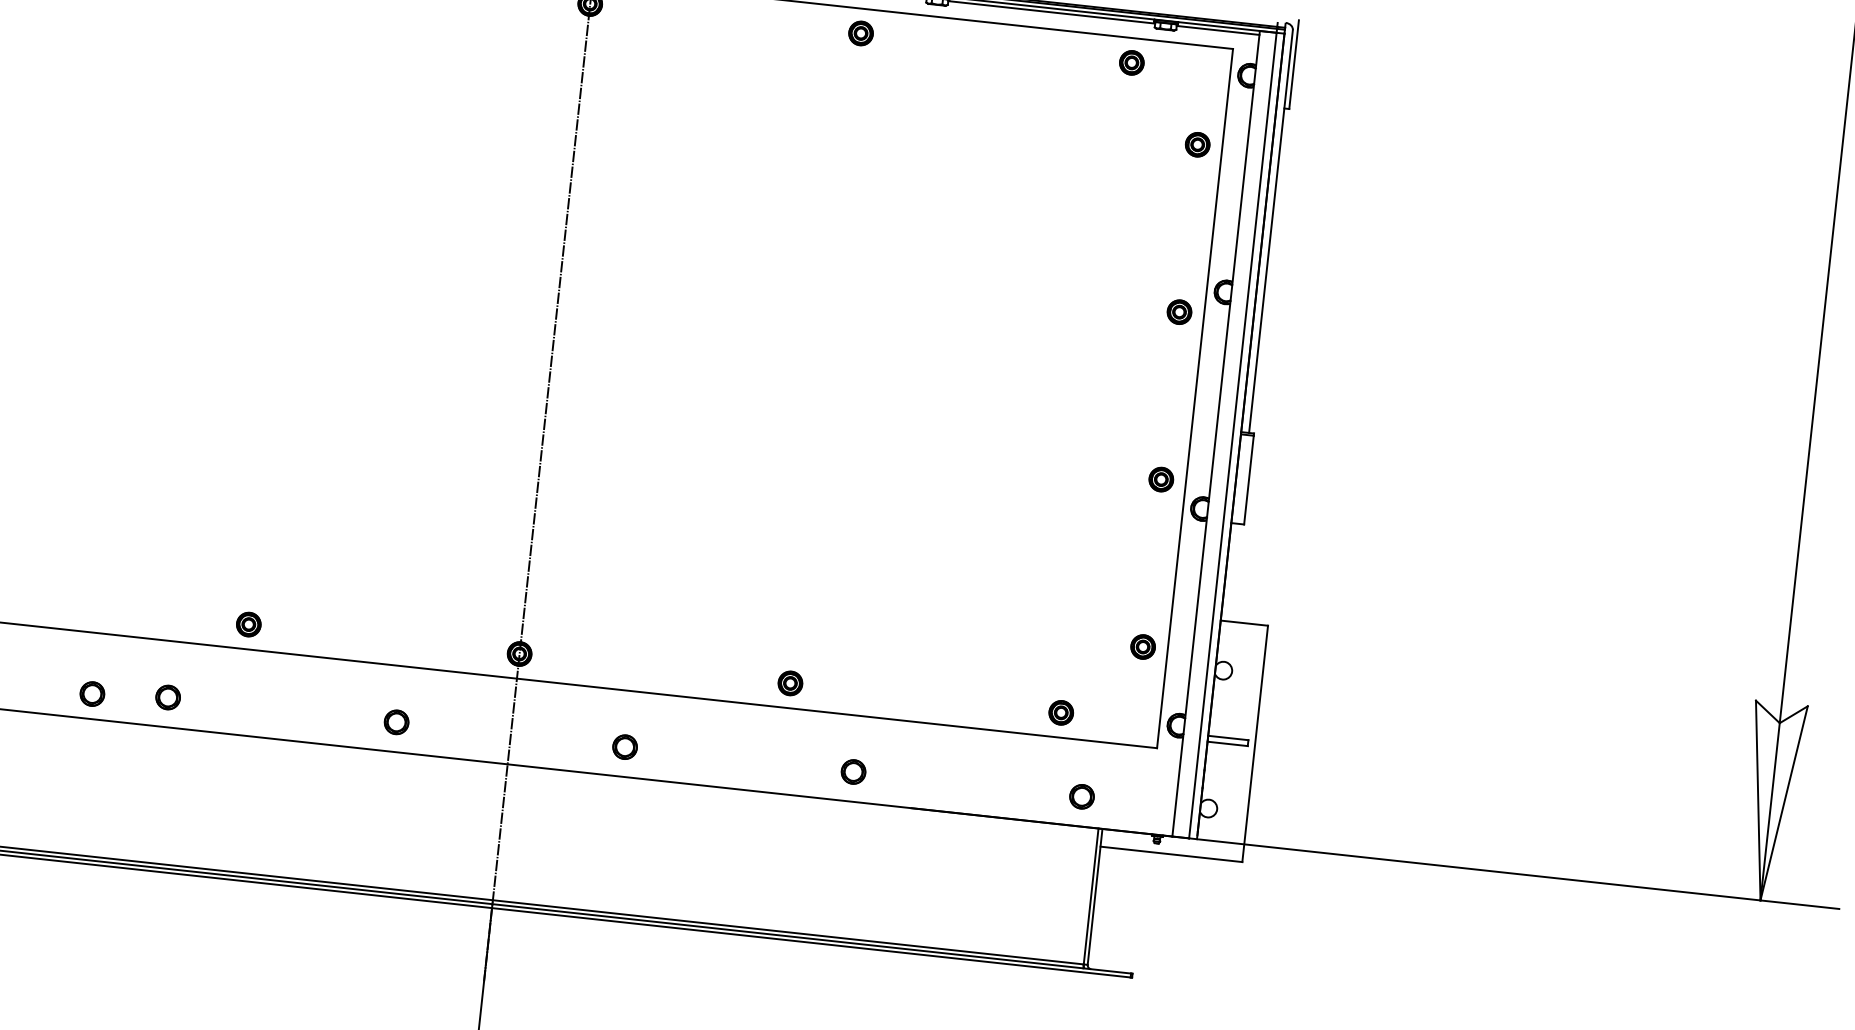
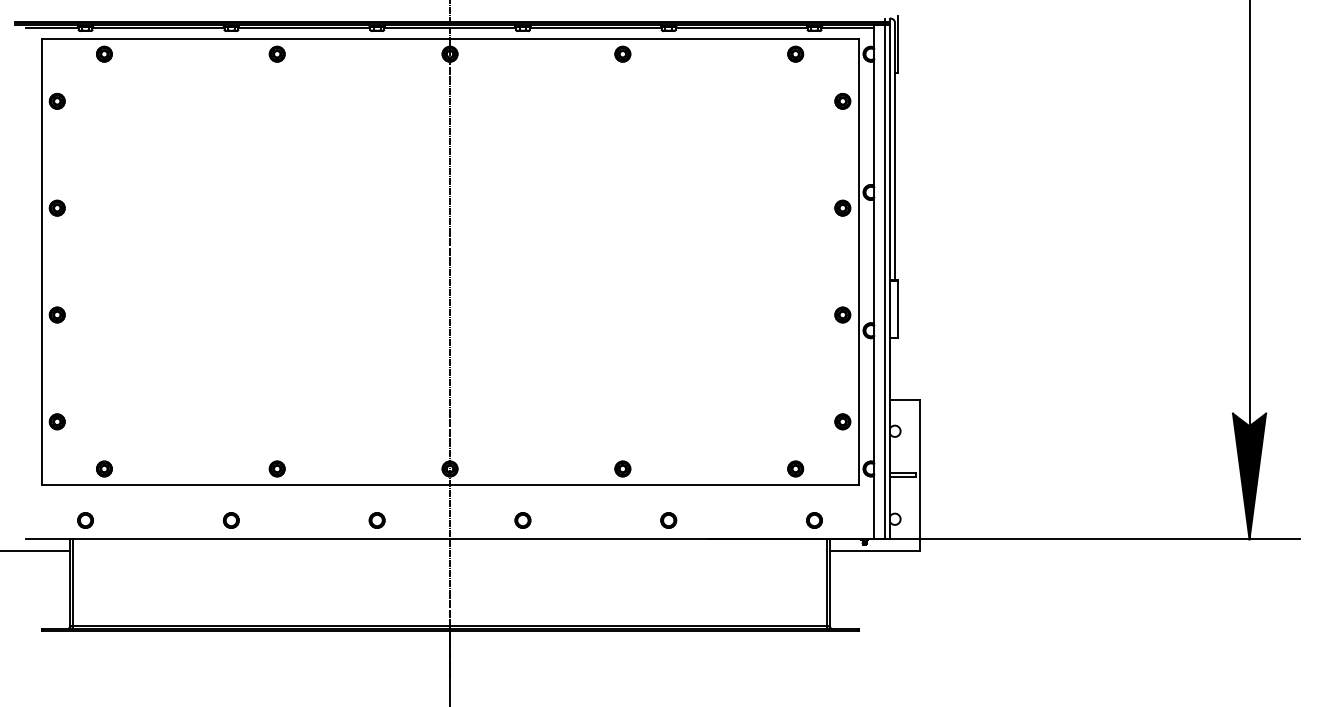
part: (92, 694) -> (183, 523), removed
fill: (1771, 801) -> (1249, 476), added

